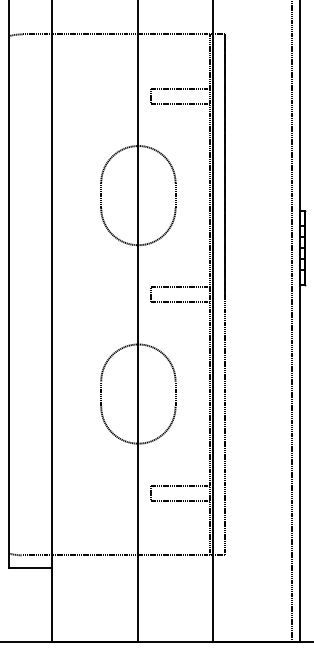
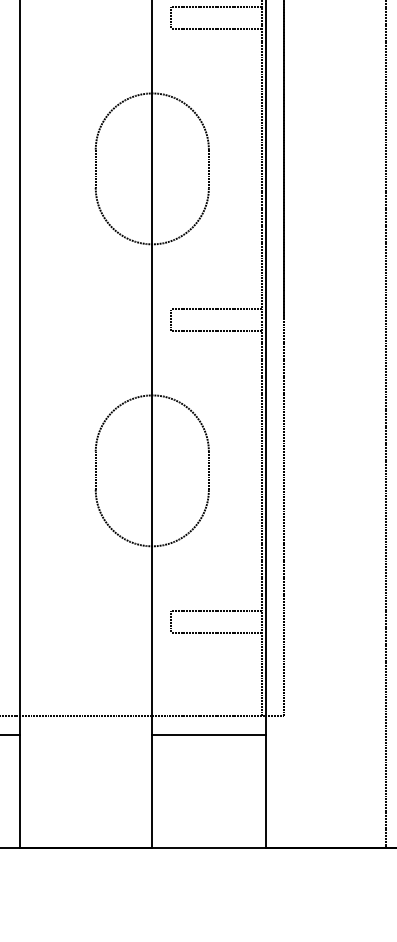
line: (175, 567) -> (208, 734), added

